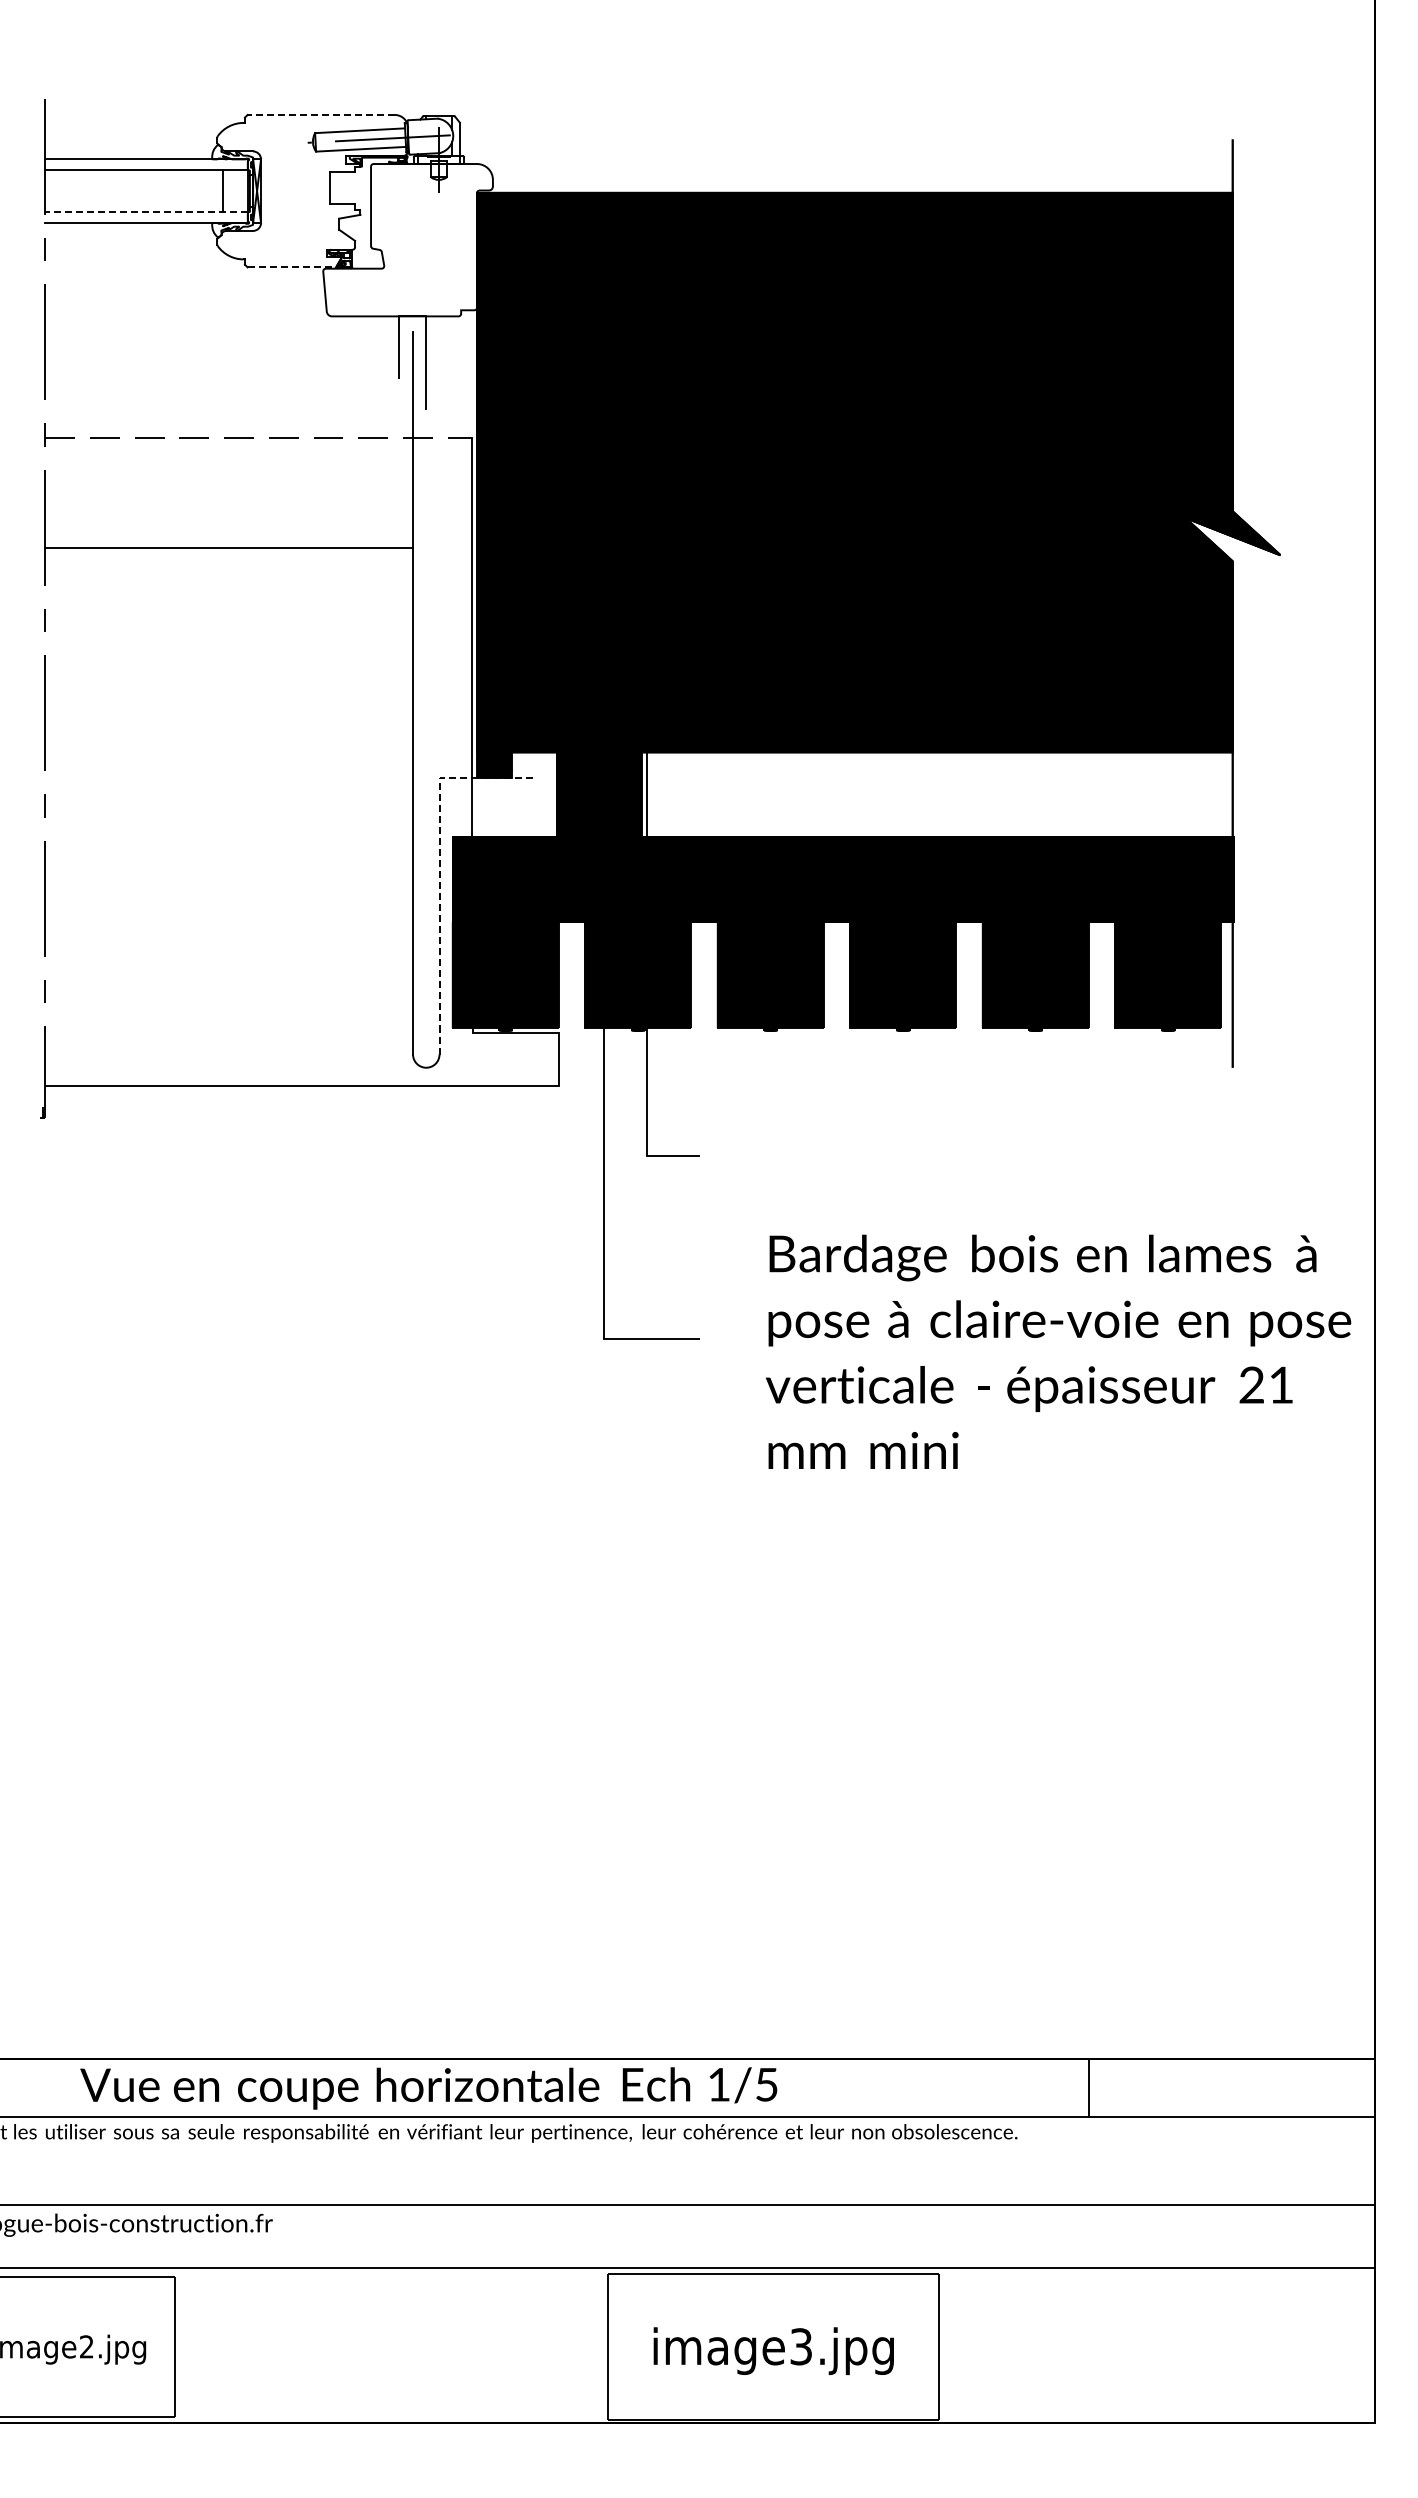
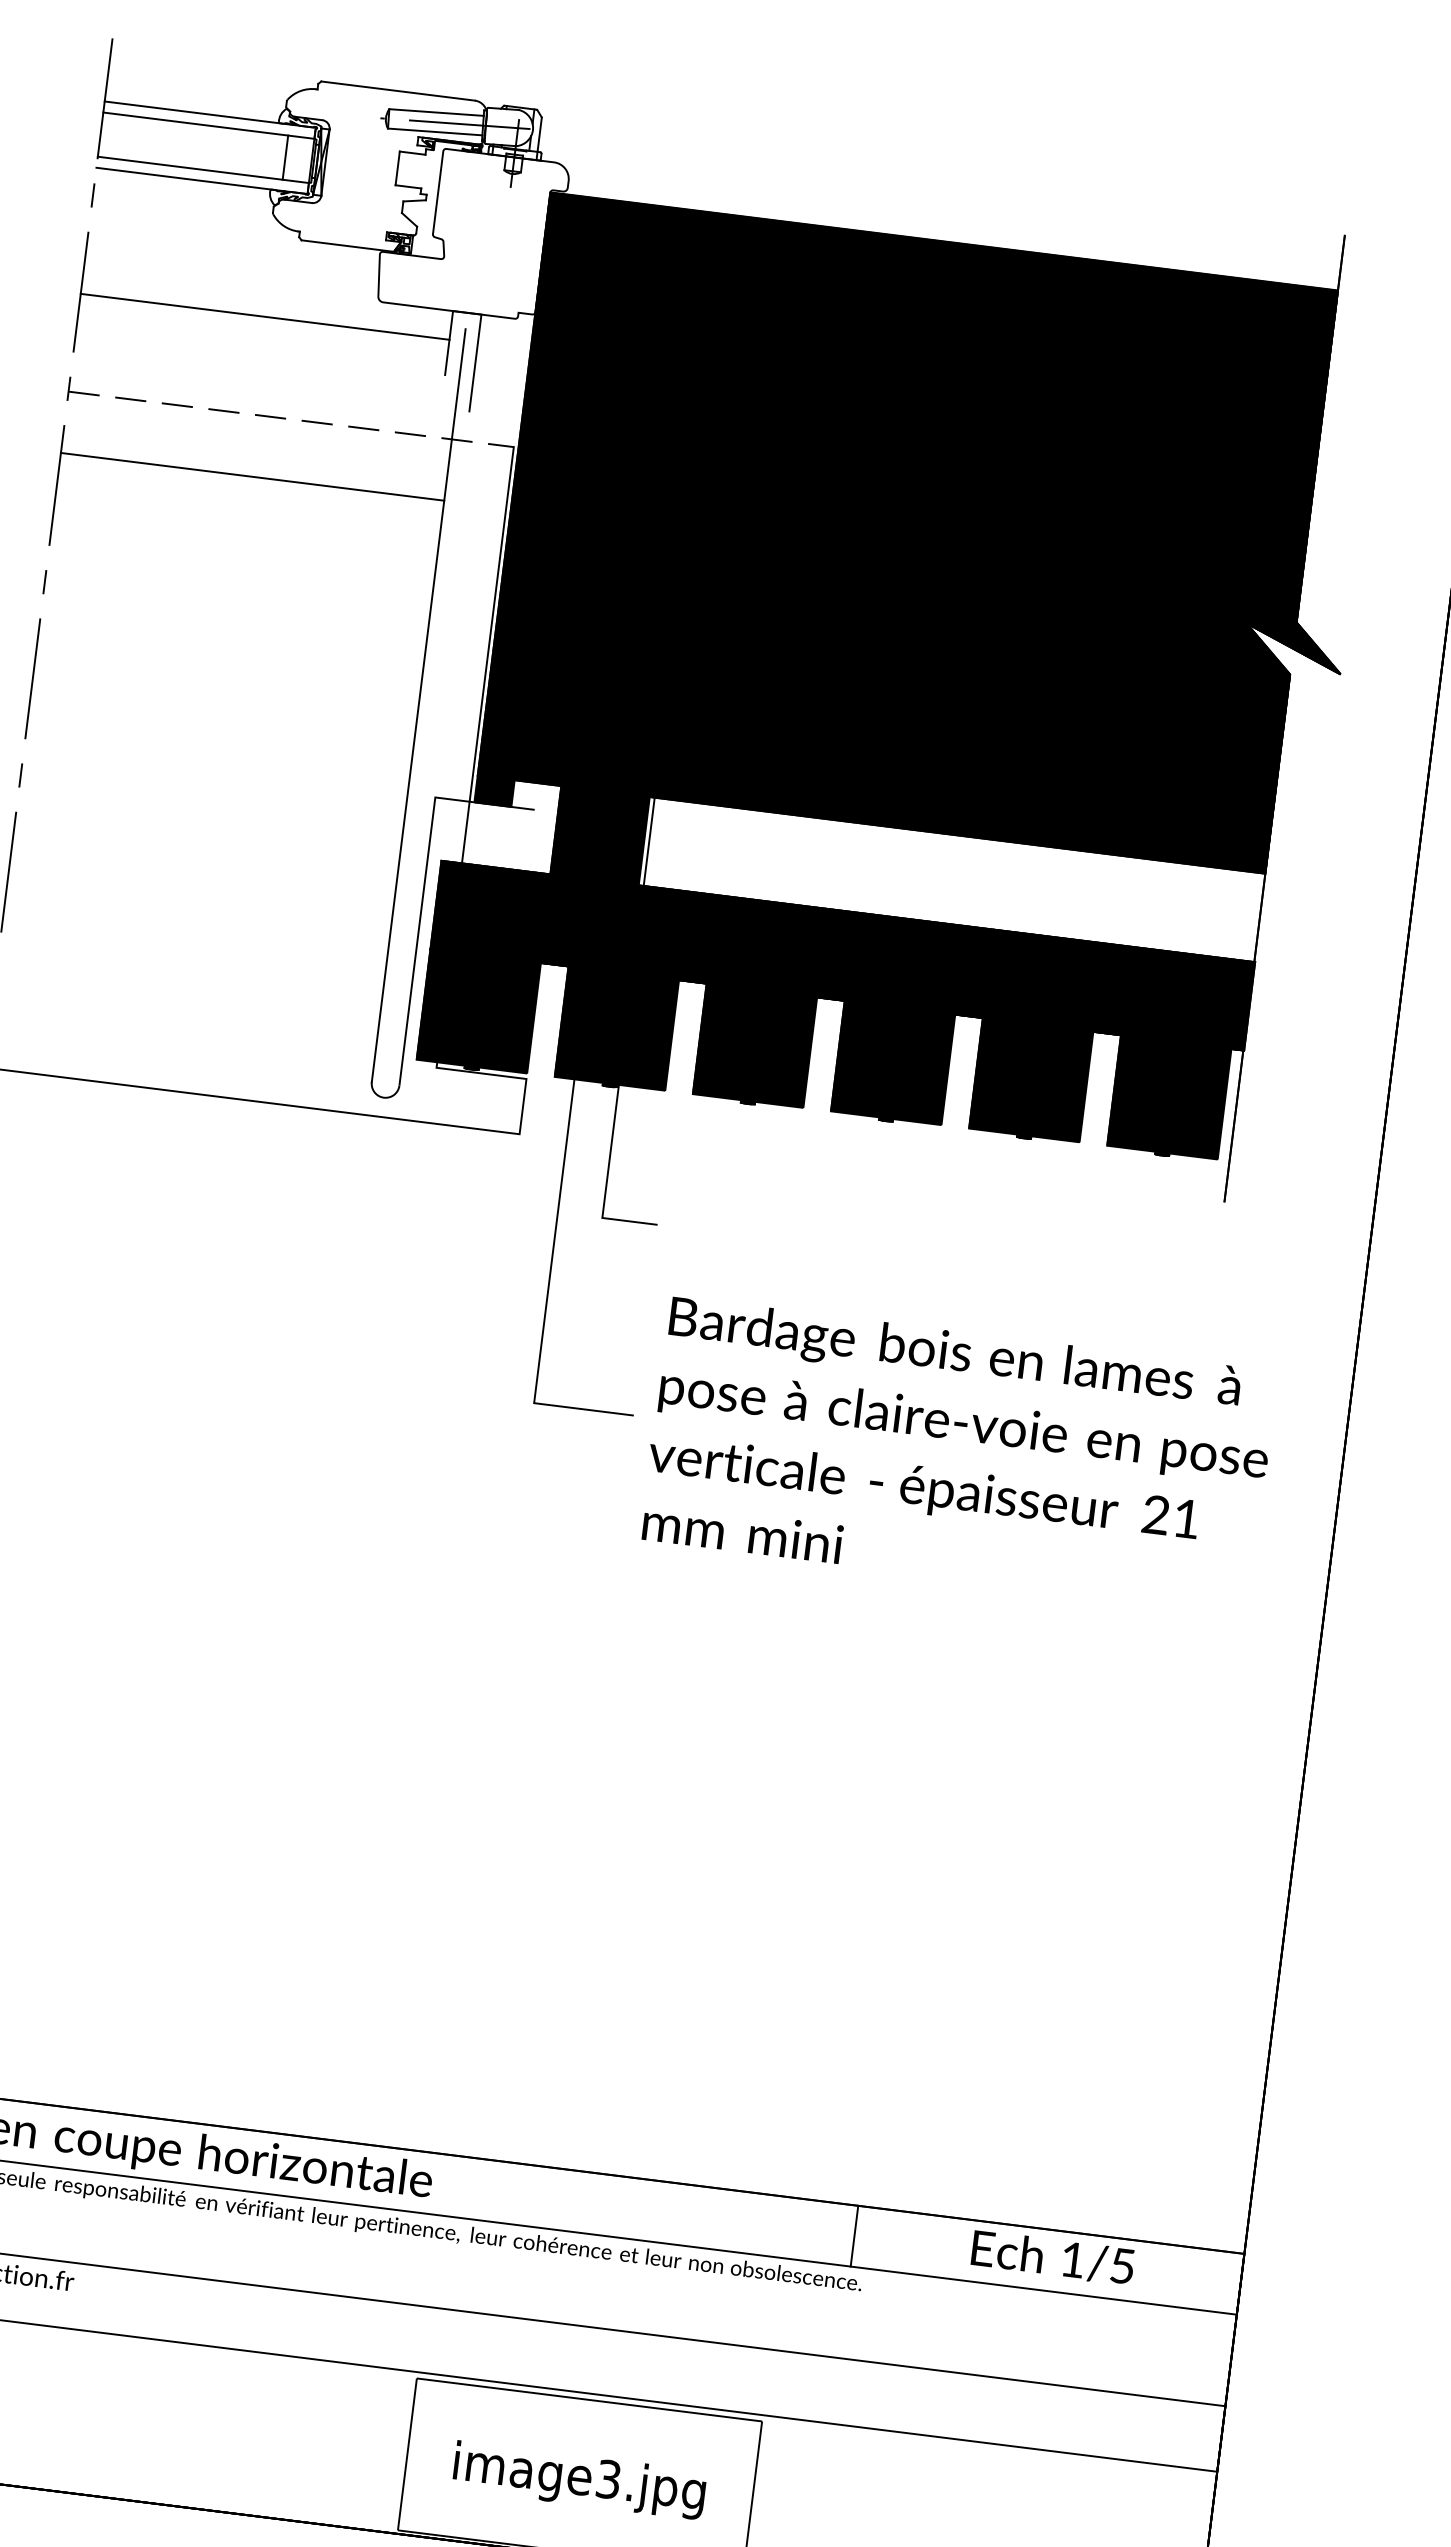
line: (321, 114) -> (398, 90), dashed -> solid
line: (146, 212) -> (203, 170), dashed -> solid
line: (292, 267) -> (348, 246), dashed -> solid
line: (222, 343) -> (265, 316), added
line: (229, 547) -> (252, 476), moved
line: (439, 867) -> (423, 890), dashed -> solid
text: (1058, 1351) -> (958, 1454), moved
text: (699, 2085) -> (1052, 2258), moved
line: (1088, 2087) -> (854, 2235), moved

